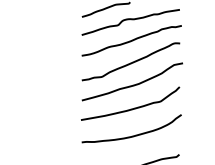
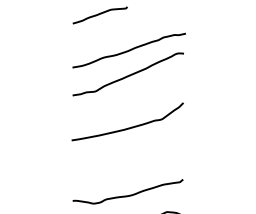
curve: (131, 20) -> (128, 27), removed
curve: (132, 84) -> (129, 100), removed
curve: (133, 135) -> (131, 157), removed

